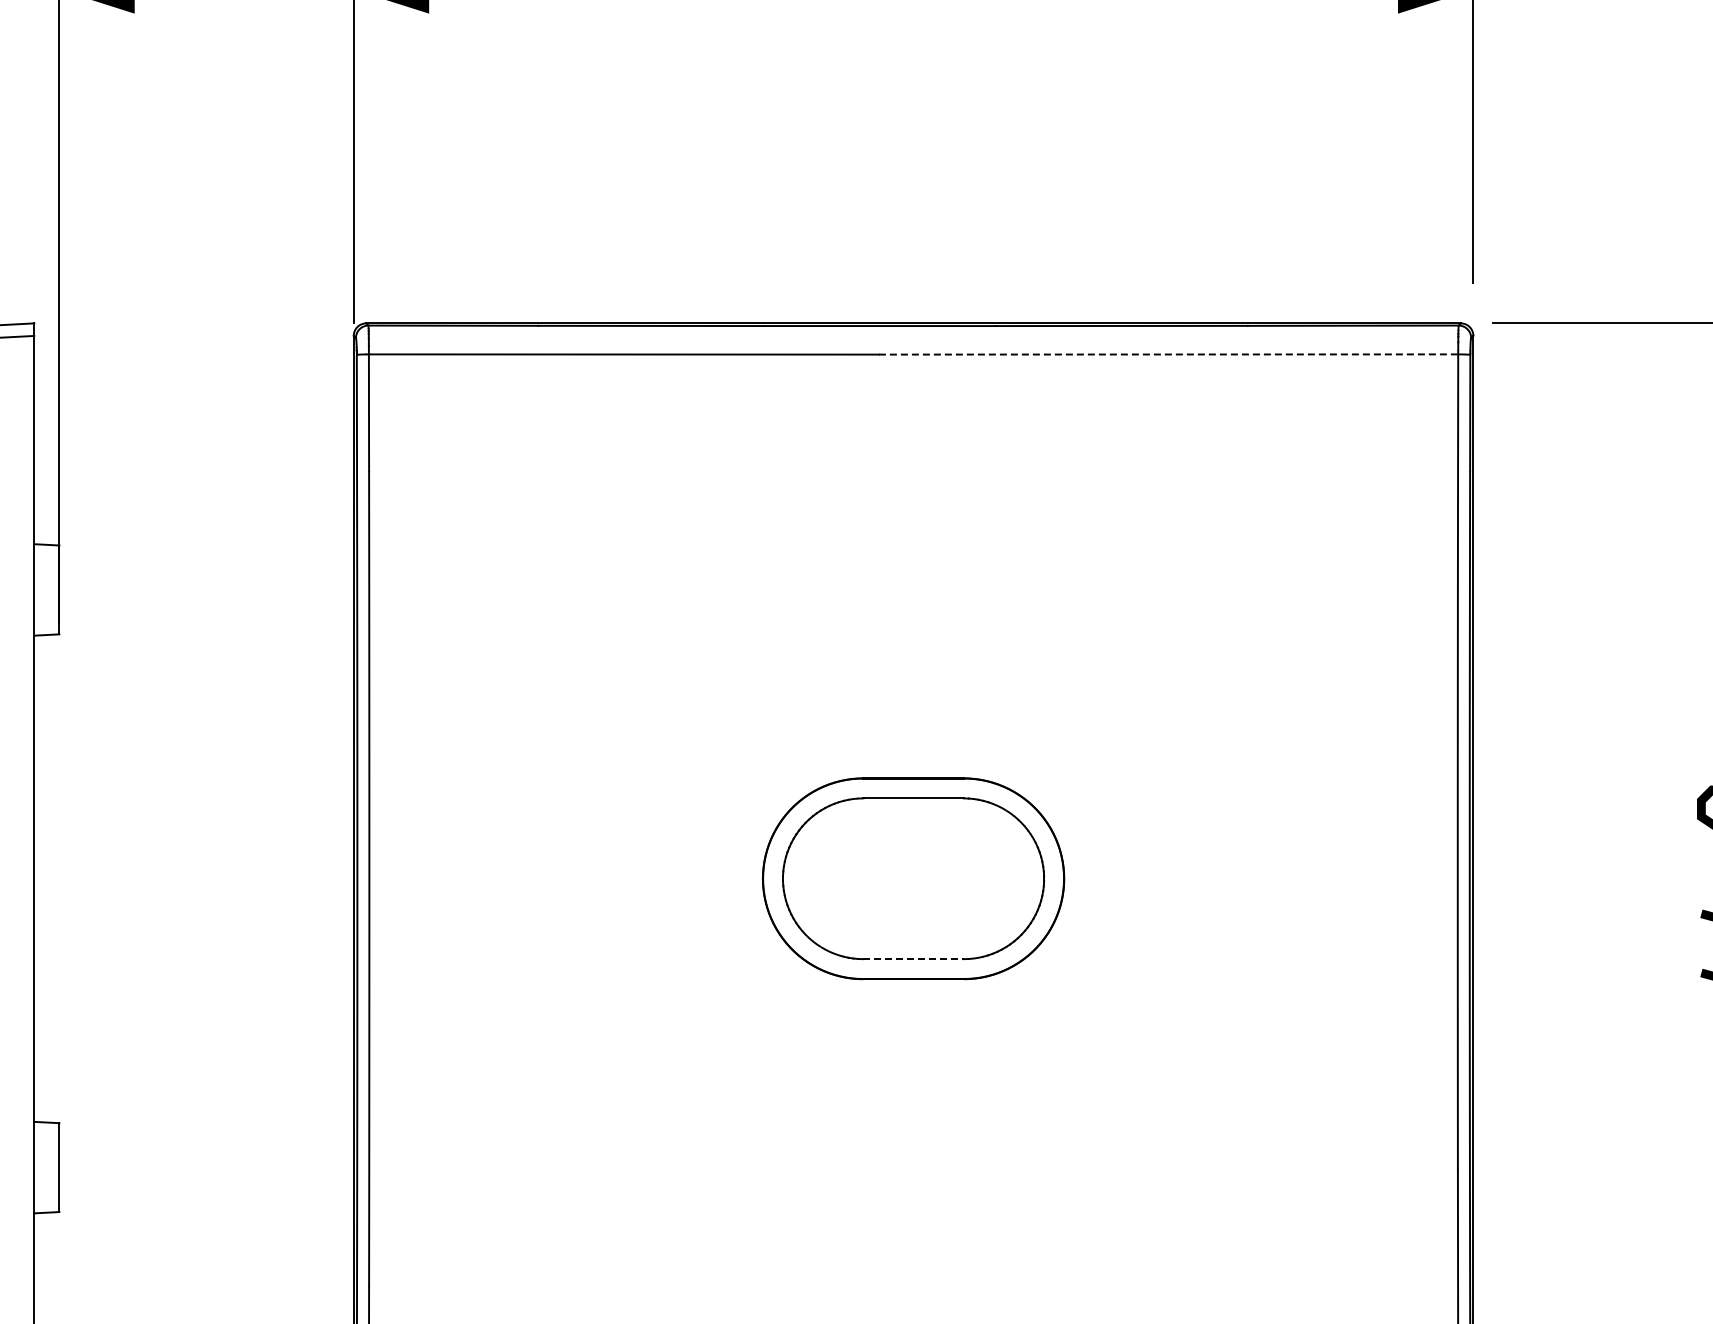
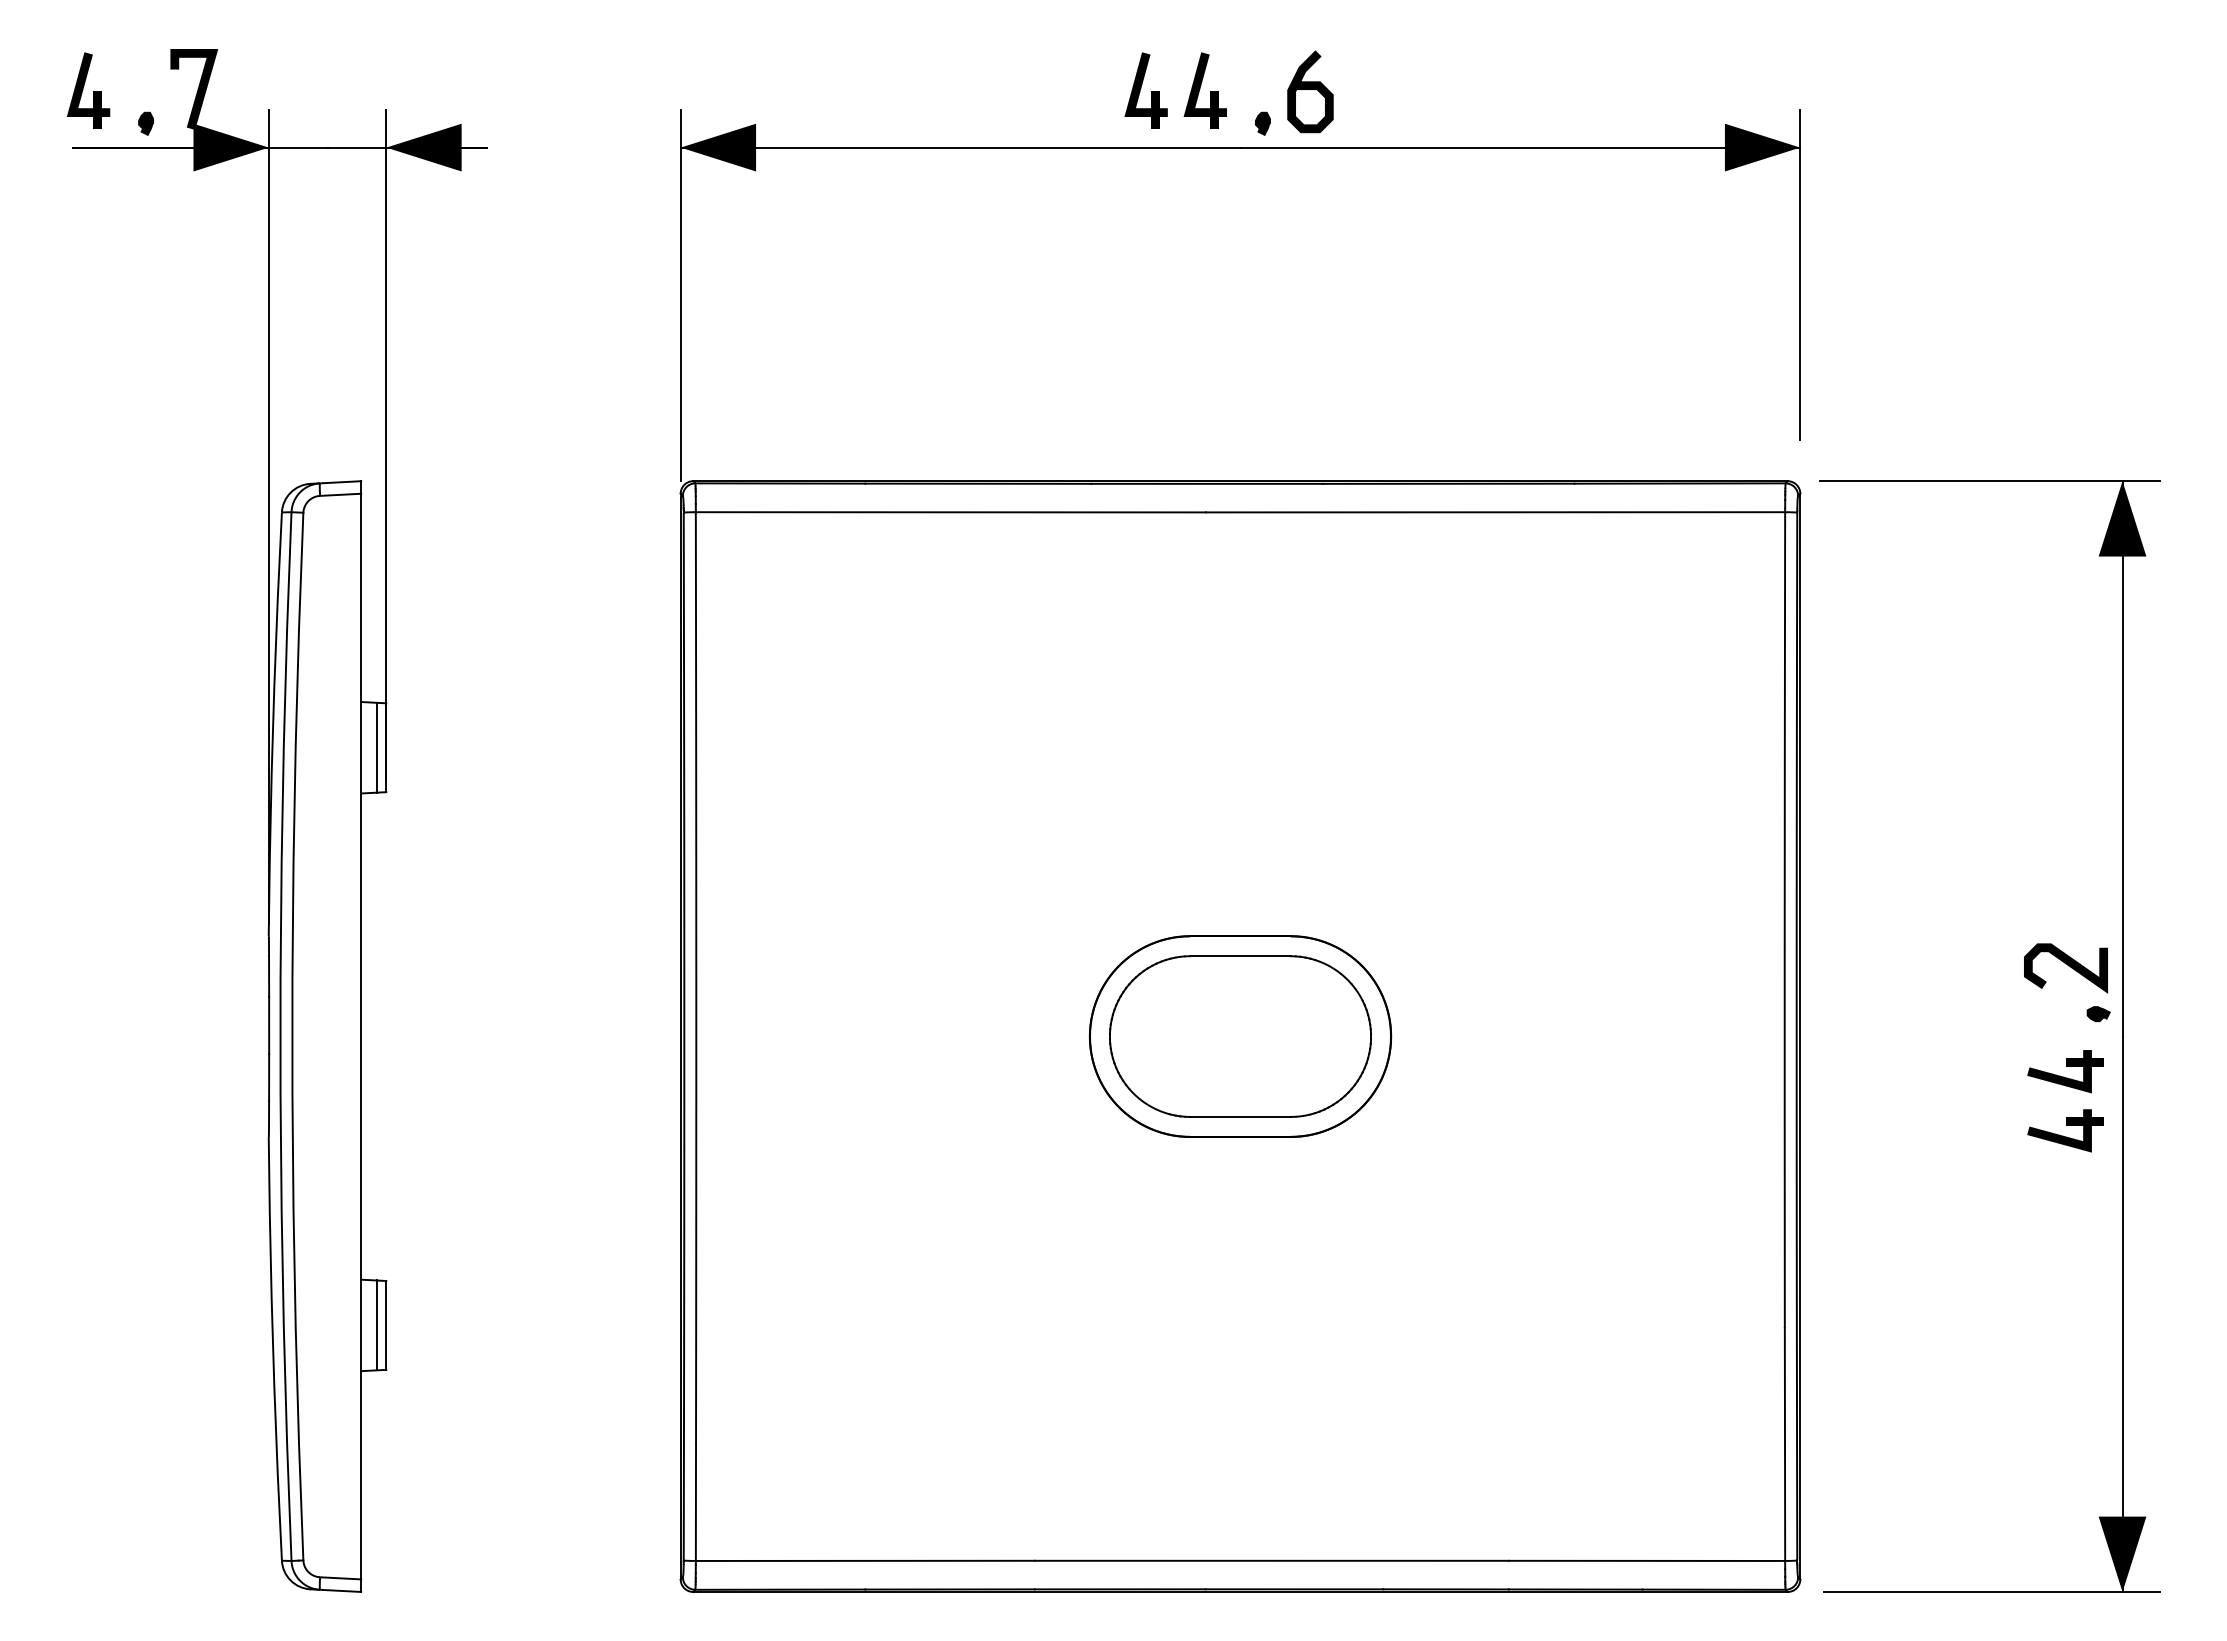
line: (1168, 354) -> (1495, 512), dashed -> solid
line: (49, 589) -> (376, 747), added
line: (914, 958) -> (1241, 1116), dashed -> solid
line: (49, 1167) -> (376, 1325), added

